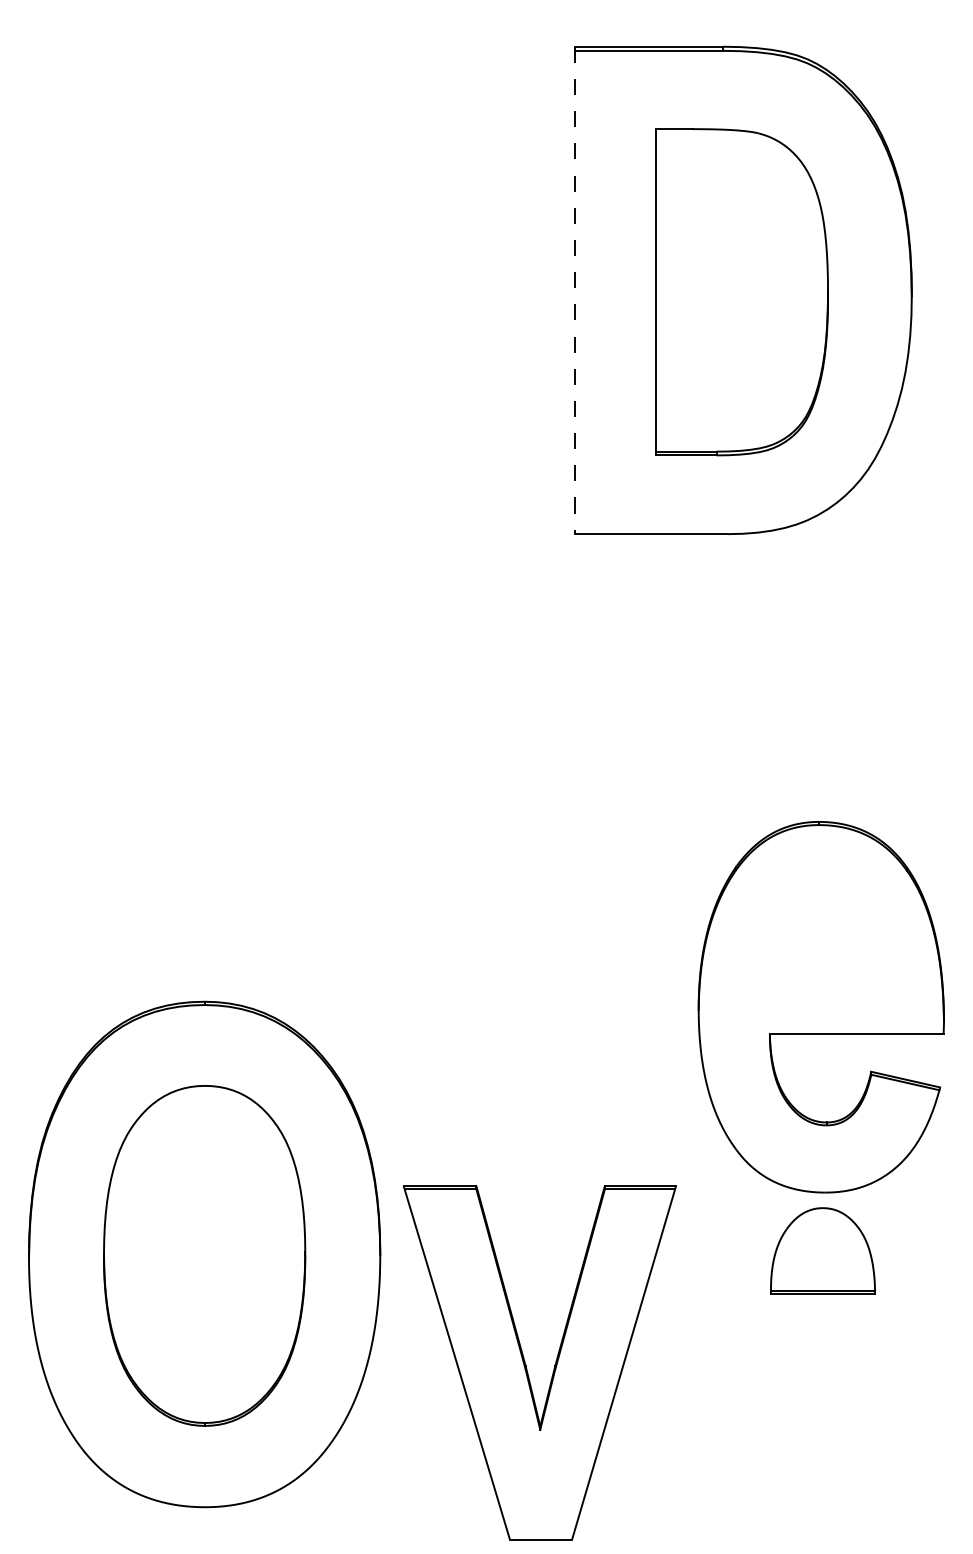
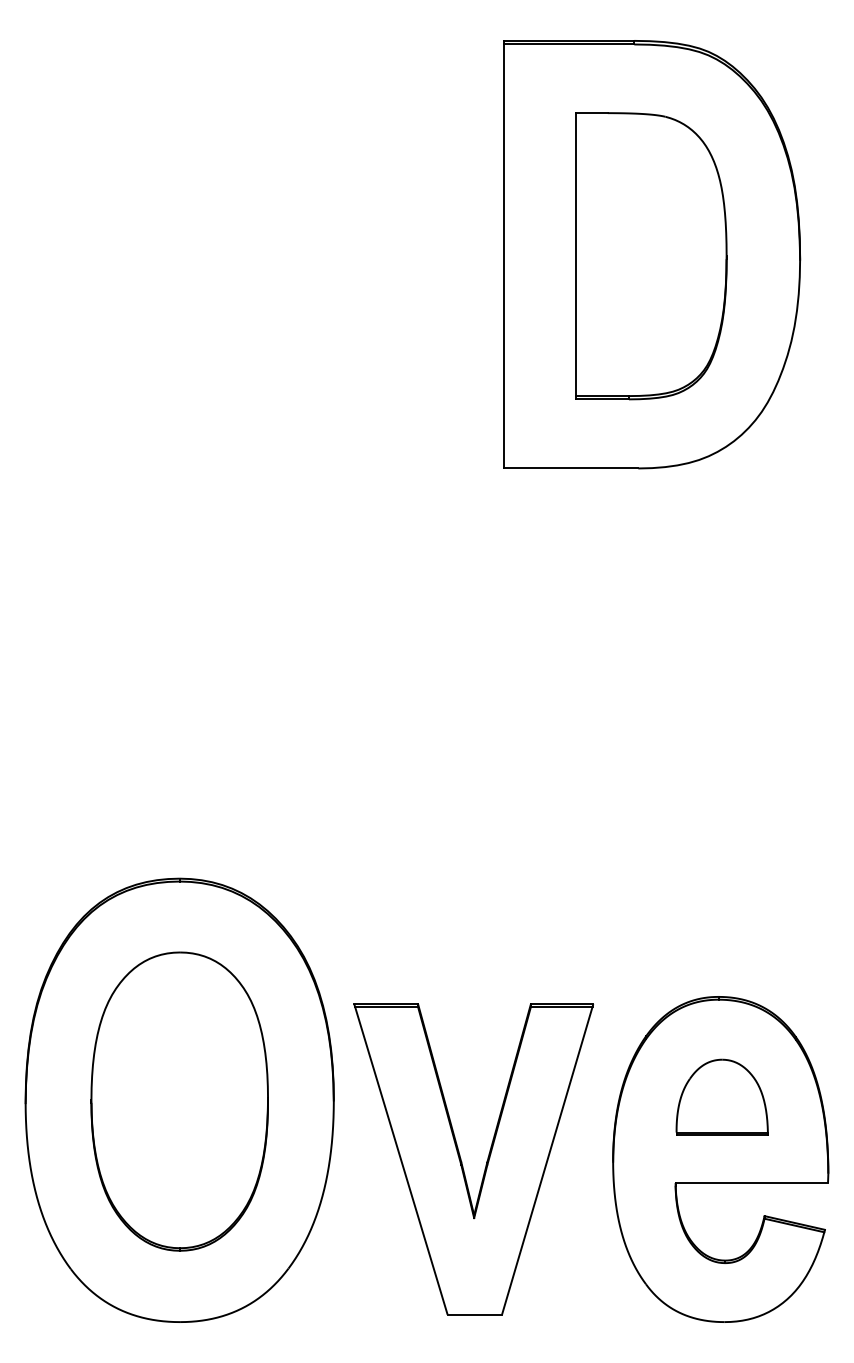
line: (574, 290) -> (504, 254), dashed -> solid
part: (821, 1007) -> (720, 1159), moved
part: (526, 1365) -> (462, 1161), moved

